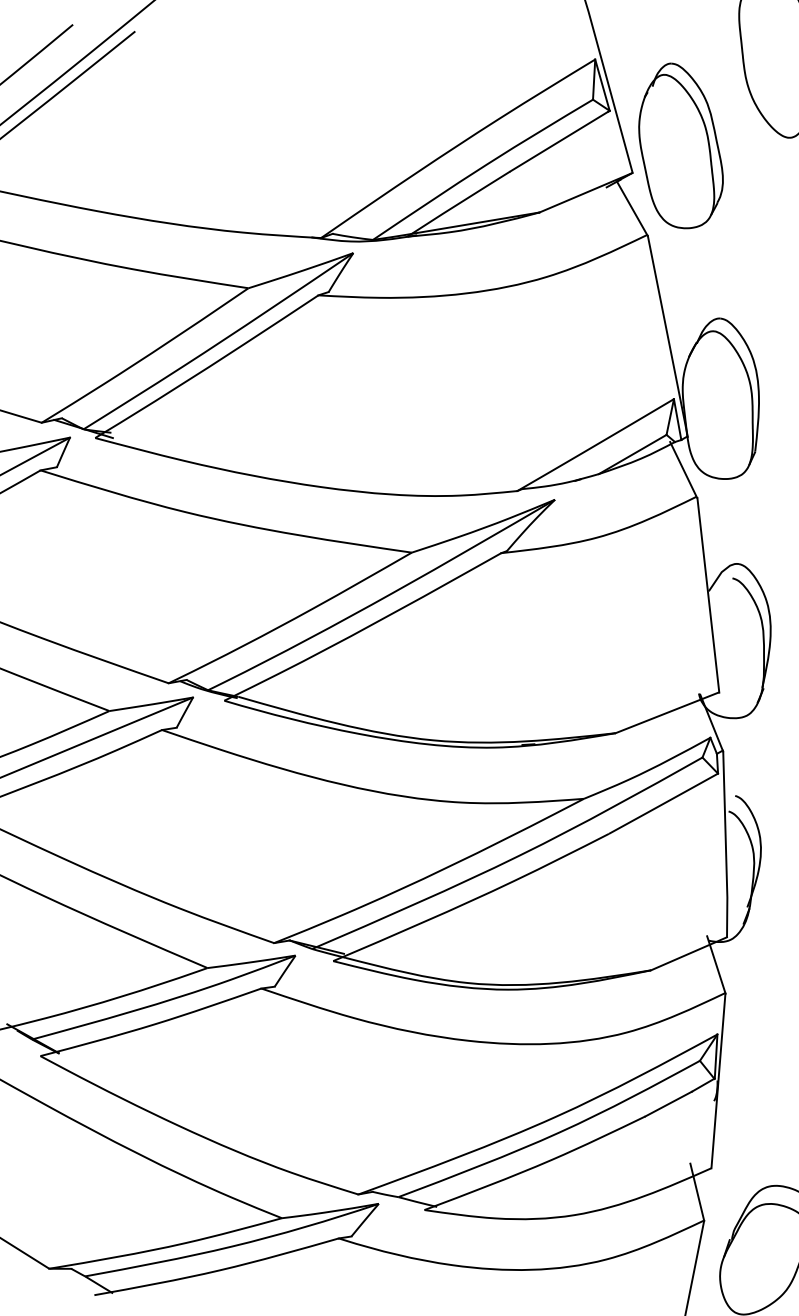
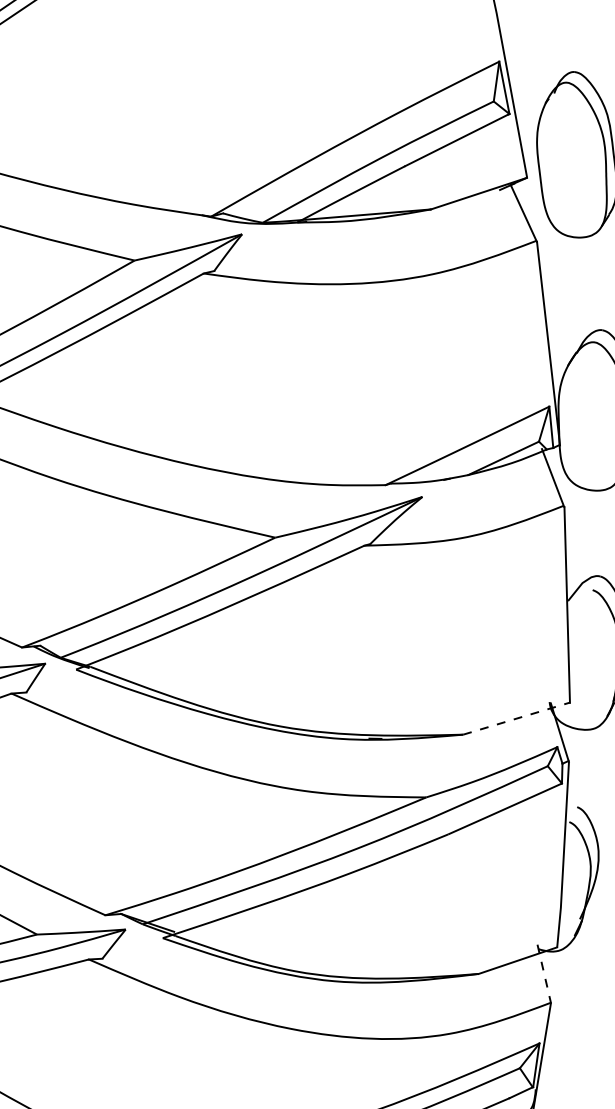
line: (667, 712) -> (516, 718), solid -> dashed
line: (716, 965) -> (544, 974), solid -> dashed

